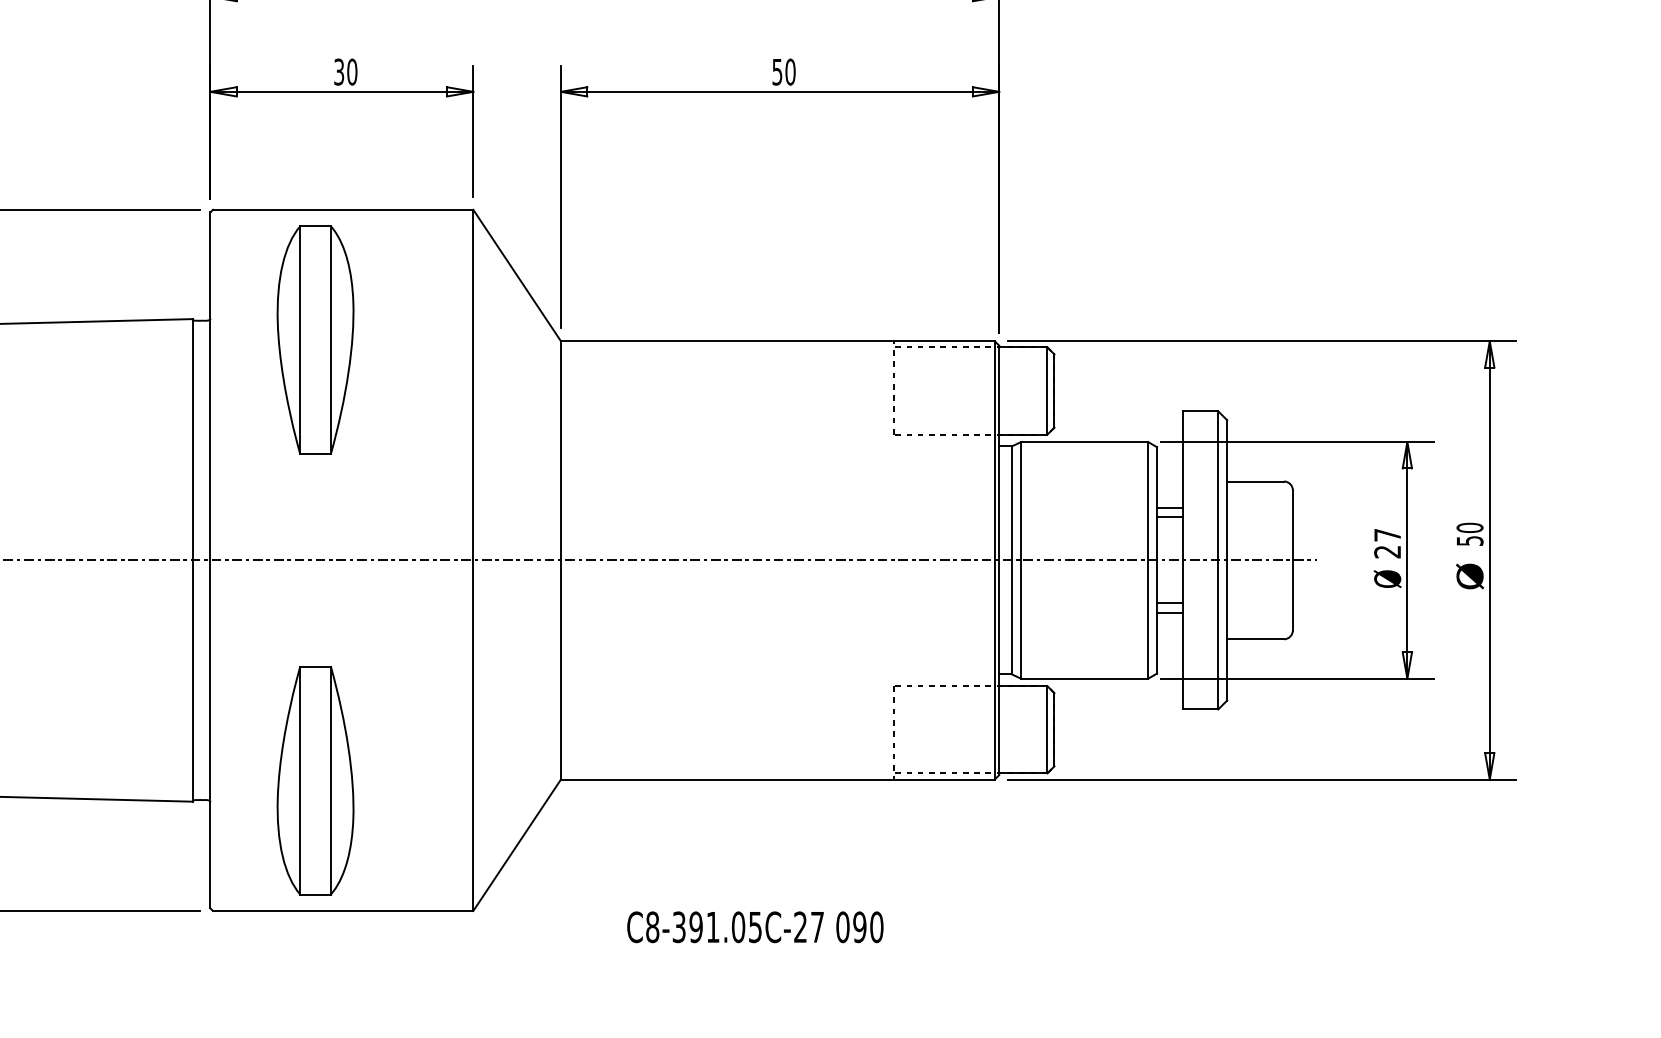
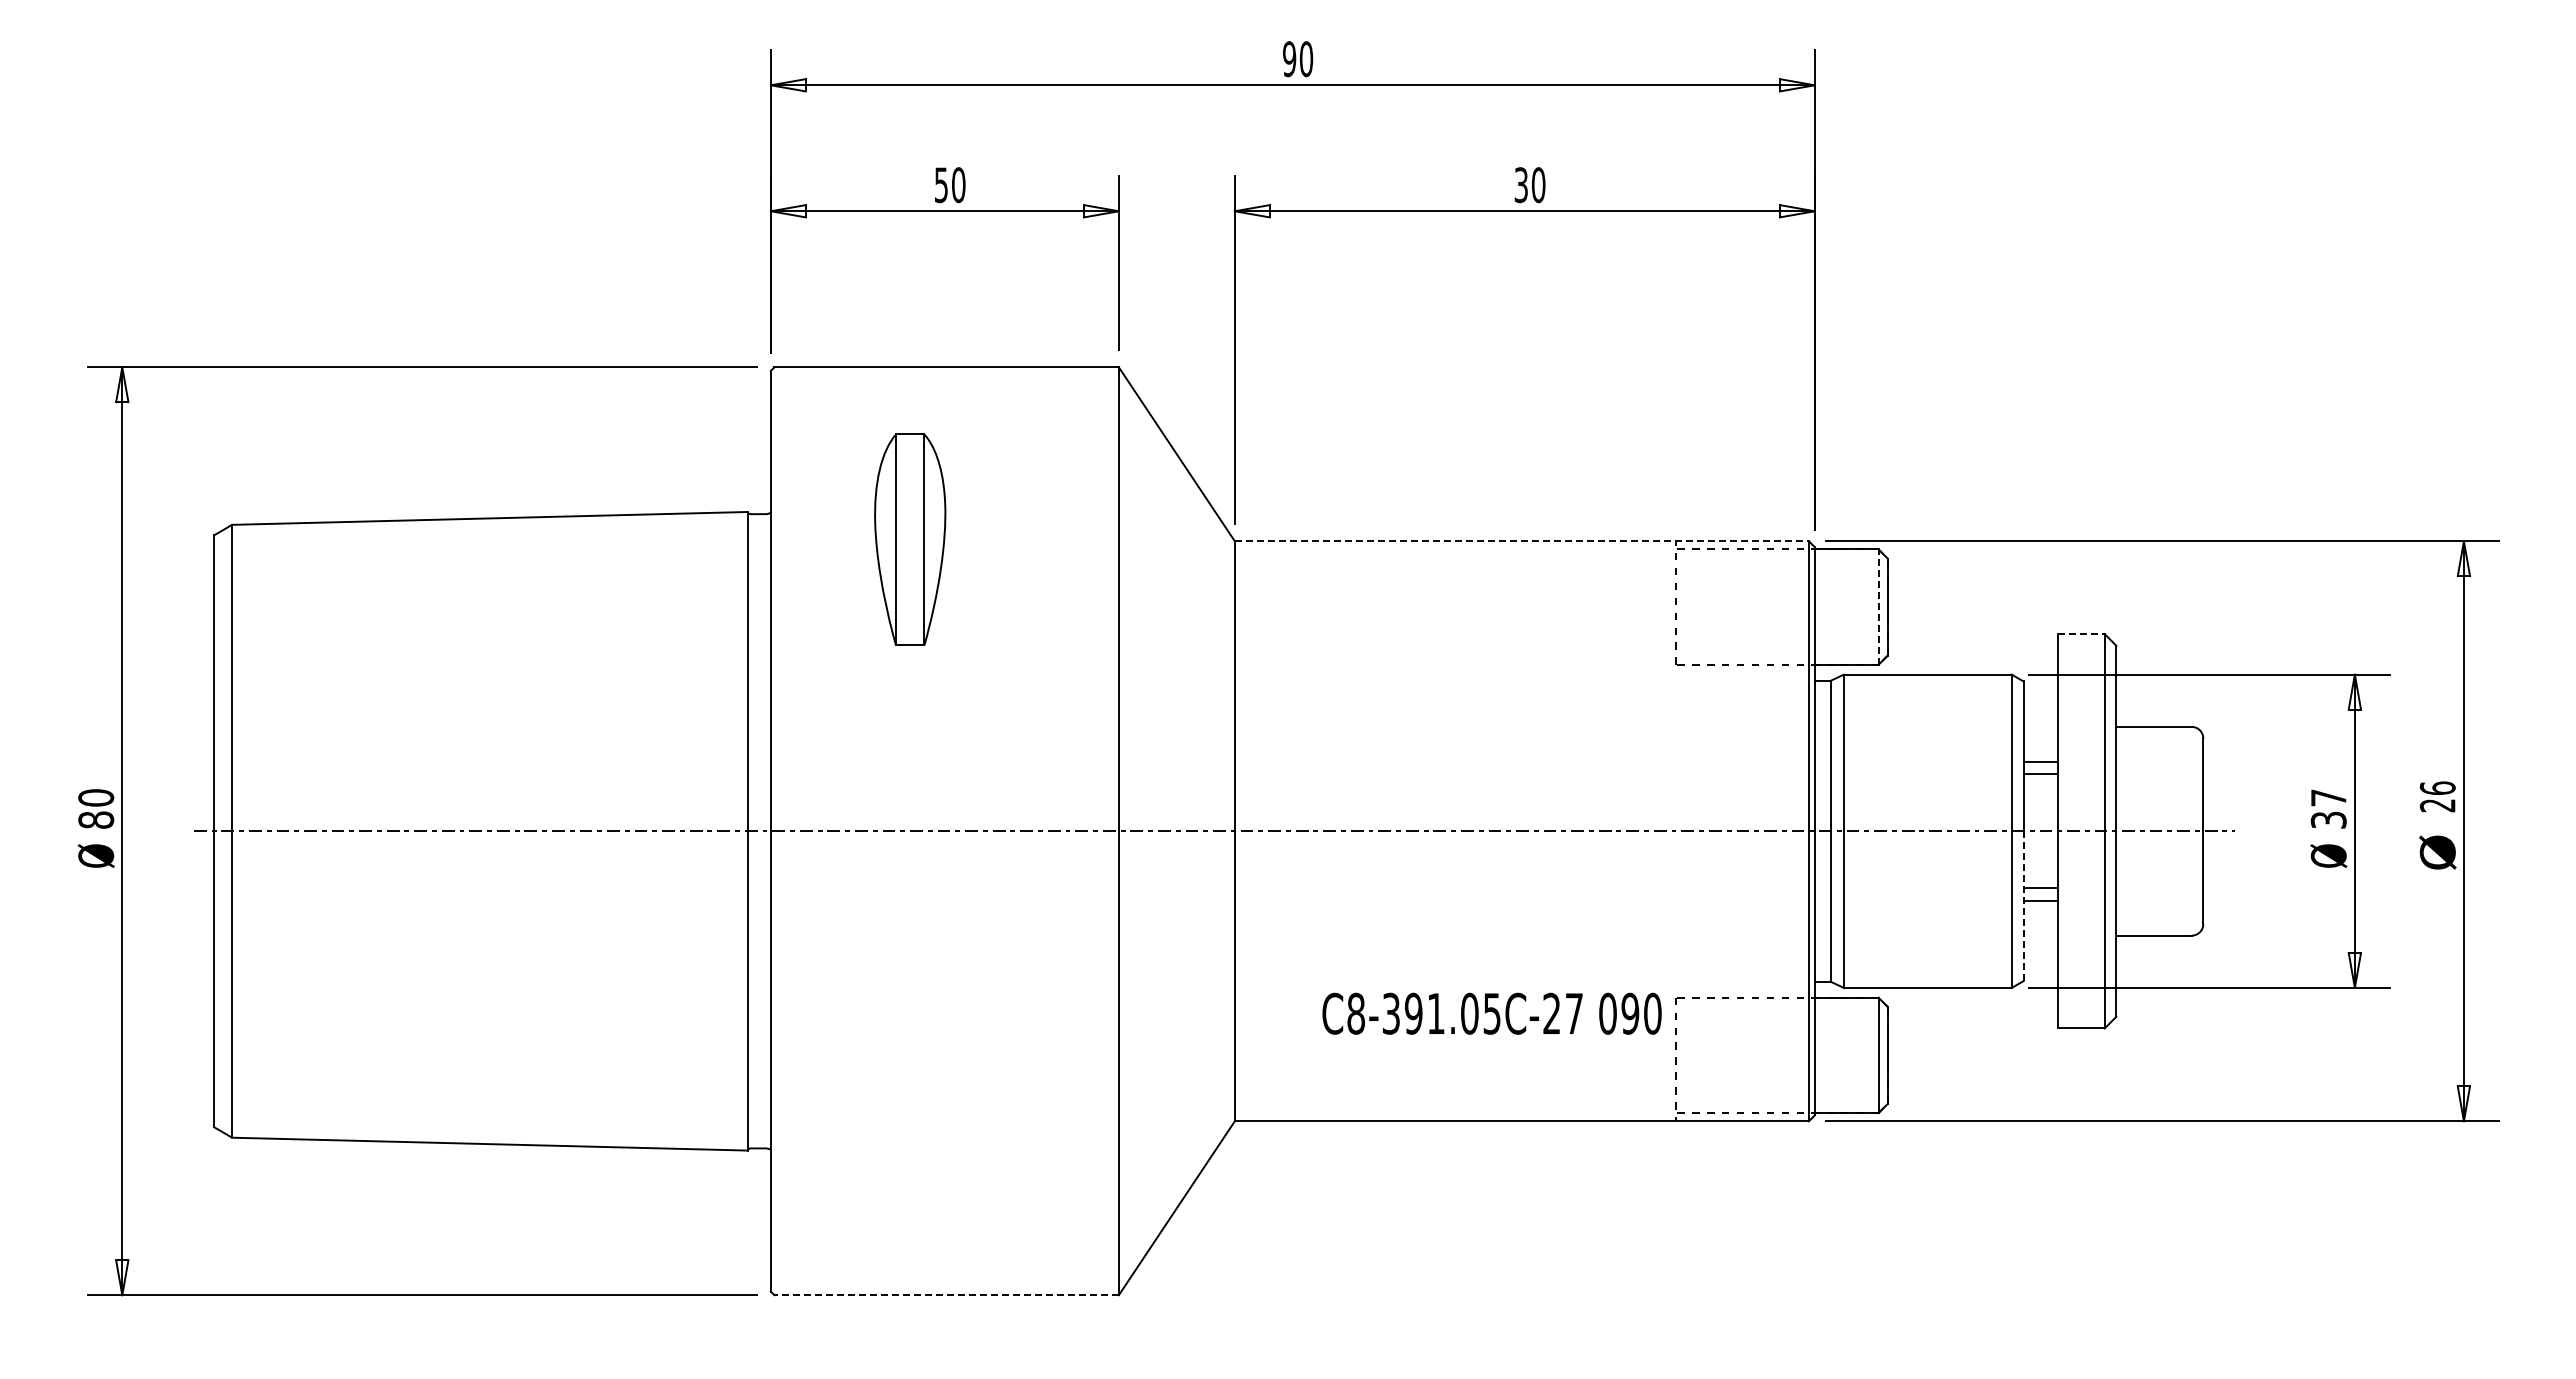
text: (339, 71) -> (941, 184), 30 -> 50
text: (777, 71) -> (1521, 184), 50 -> 30
part: (315, 339) -> (910, 539), size x0.7
line: (778, 341) -> (1522, 541), solid -> dashed
line: (1047, 391) -> (1878, 607), solid -> dashed
line: (1201, 411) -> (2082, 634), solid -> dashed
text: (1469, 534) -> (2437, 796), 50 -> 26
text: (1387, 551) -> (2328, 819), 27 -> 37
line: (1156, 617) -> (2023, 906), solid -> dashed
part: (315, 780) -> (910, 1122), removed
line: (343, 911) -> (946, 1295), solid -> dashed
text: (754, 927) -> (1491, 1013), moved

